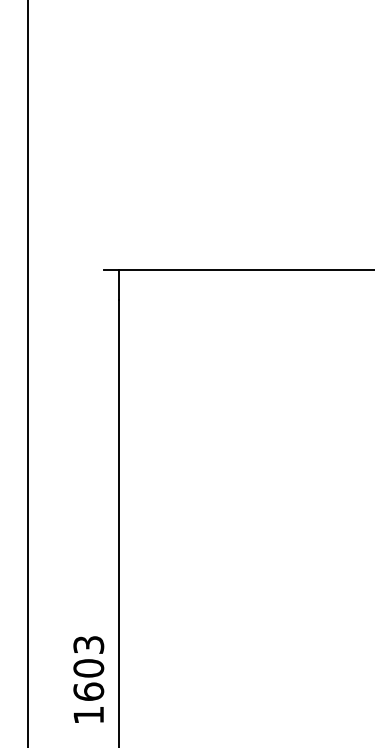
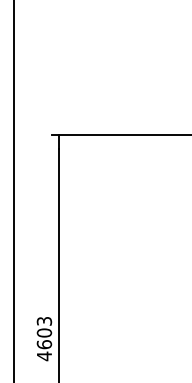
text: (88, 715) -> (44, 356), 1603 -> 4603

